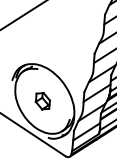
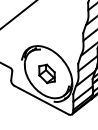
part: (42, 100) -> (46, 73), size x1.43

